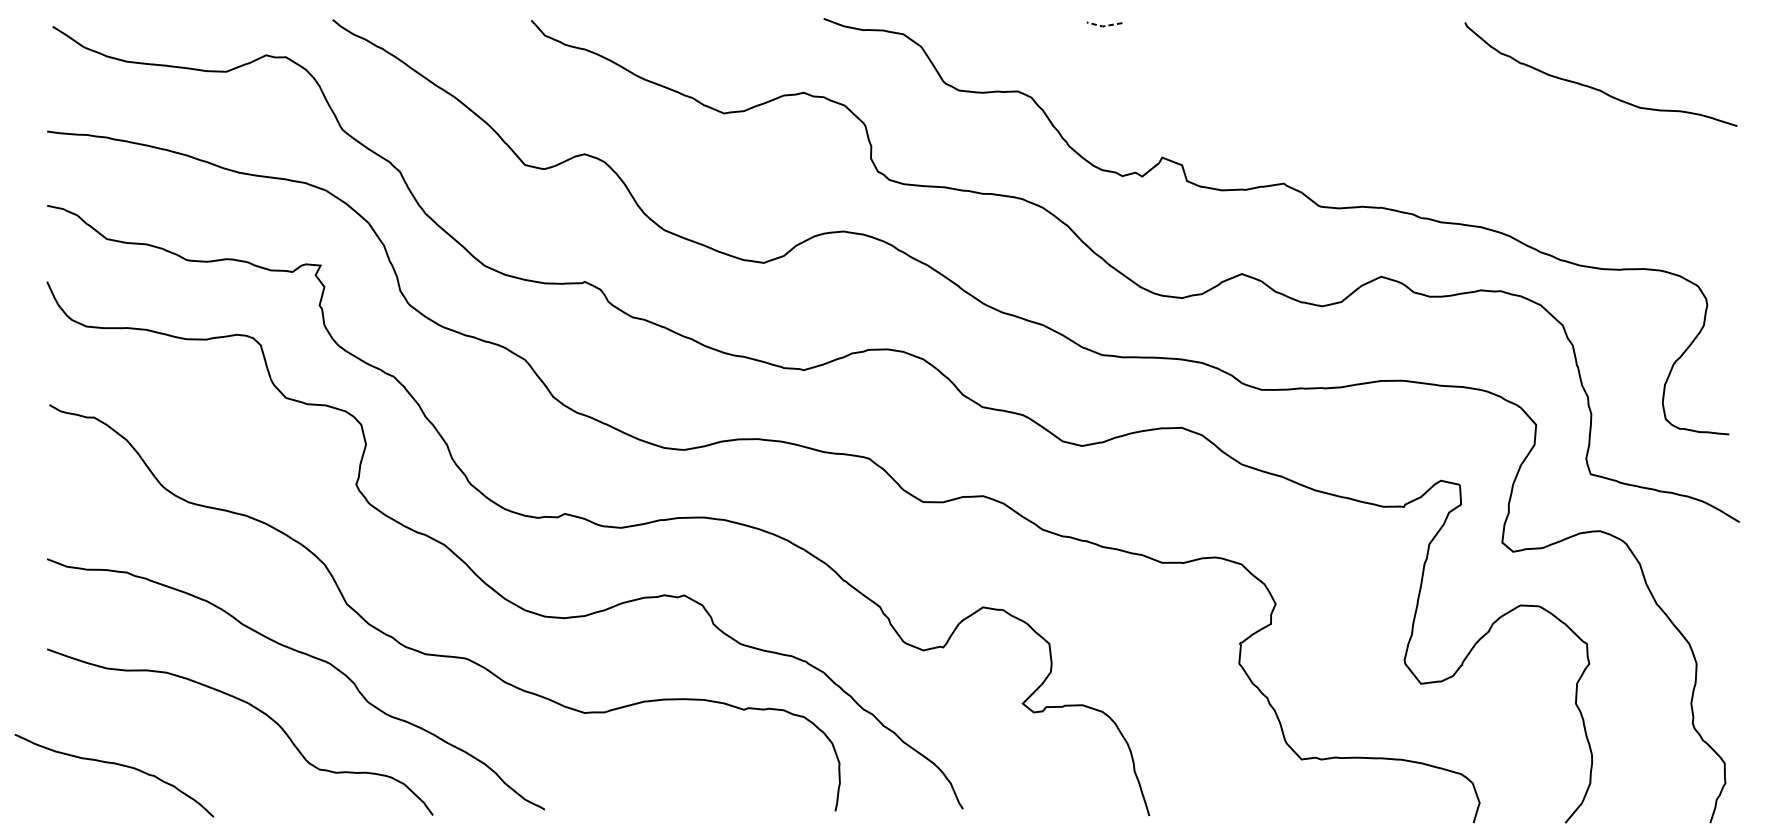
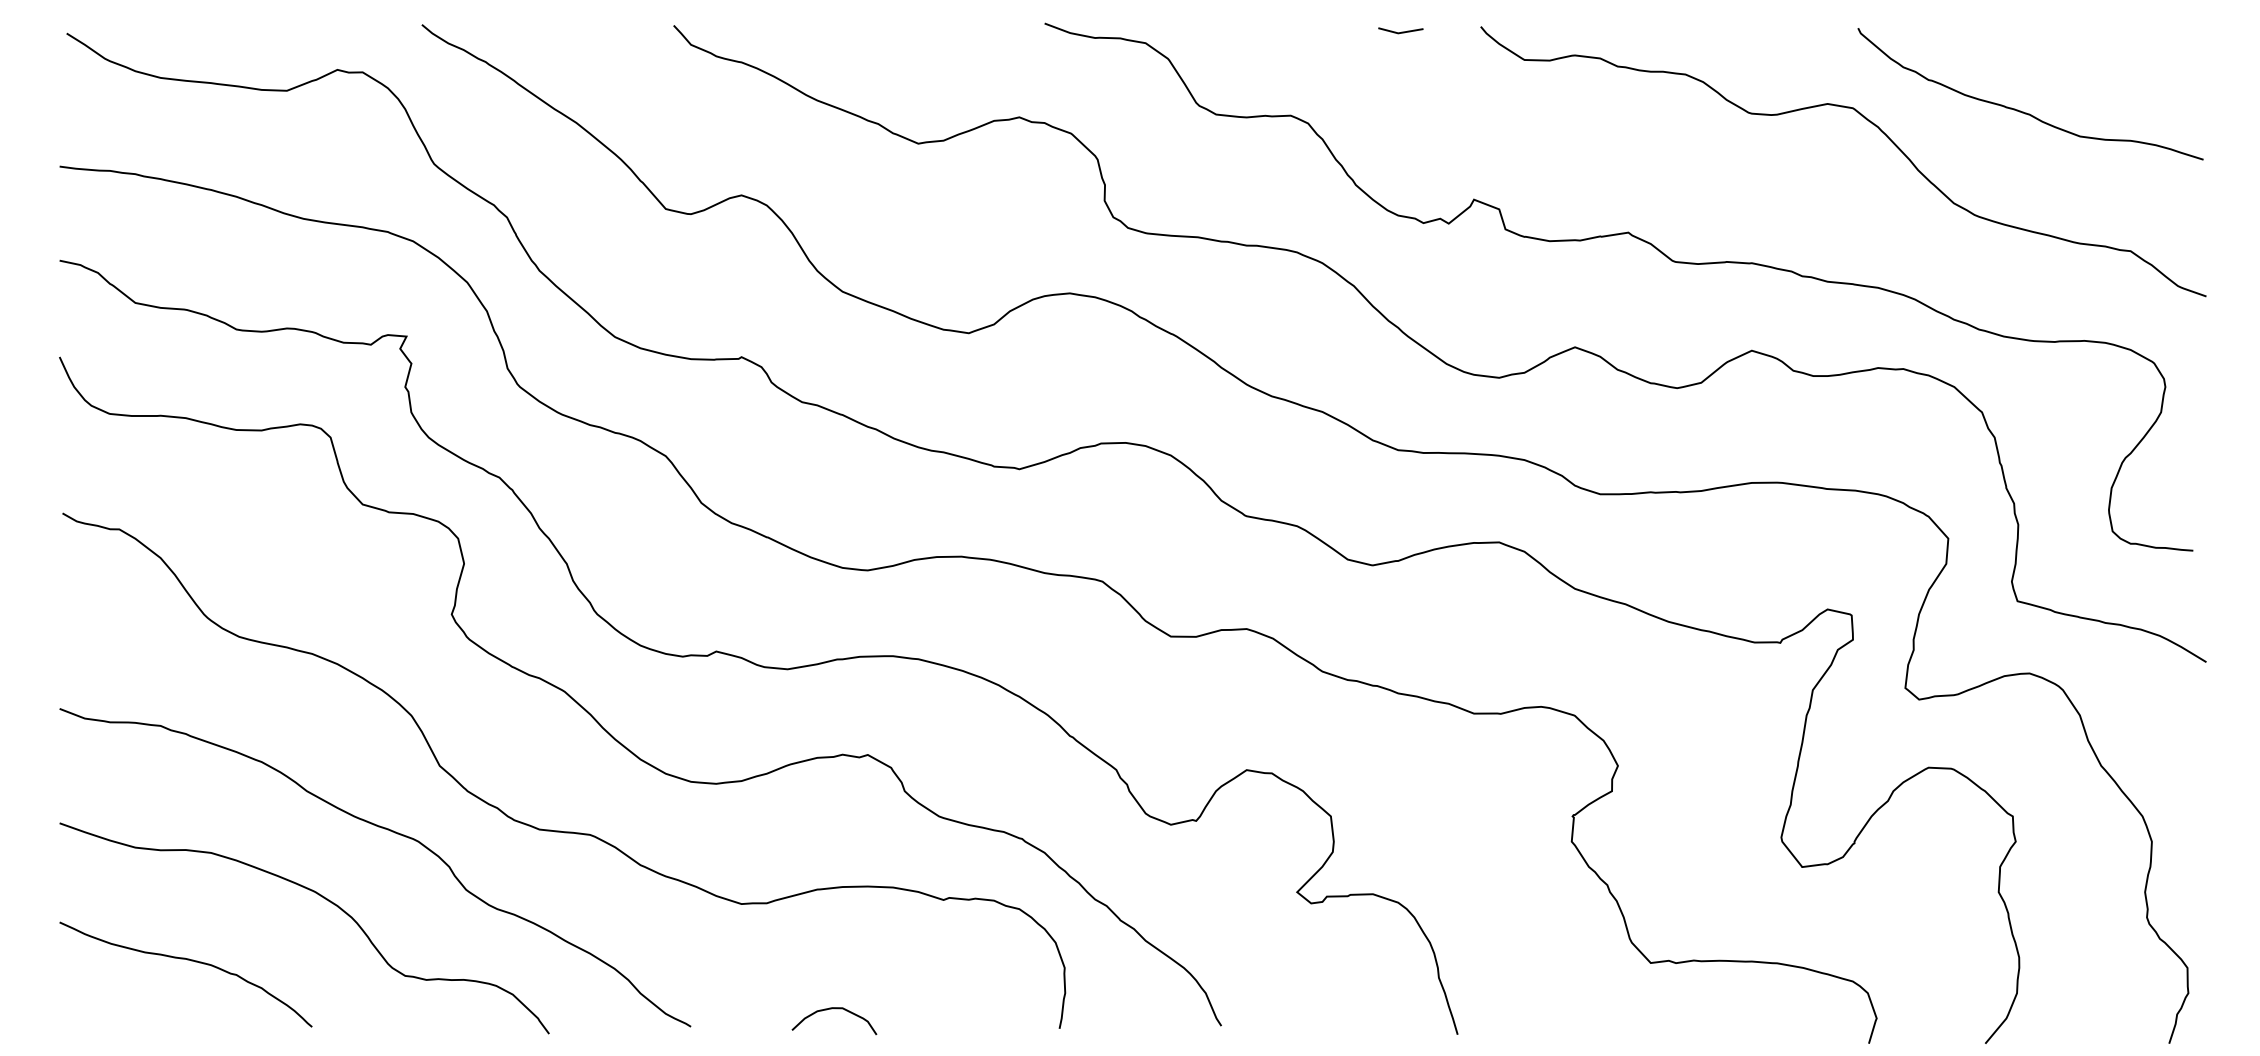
line: (1104, 26) -> (1400, 33), dashed -> solid
curve: (1474, 96) -> (1869, 122), added
curve: (115, 764) -> (187, 960), moved
curve: (658, 796) -> (834, 1009), added

